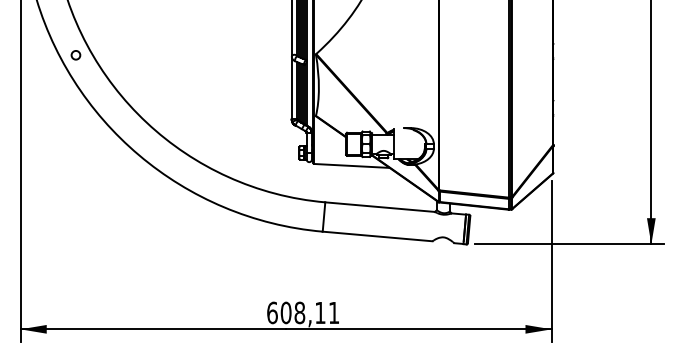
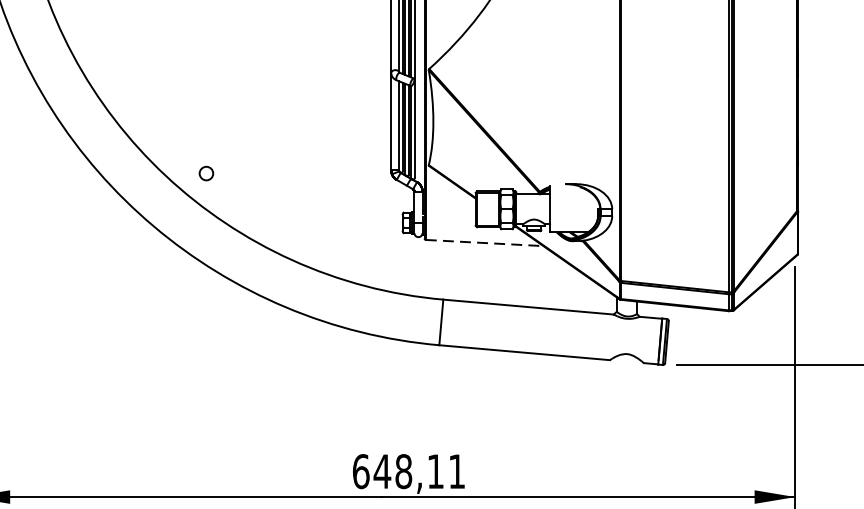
circle: (75, 55) -> (205, 173), moved
line: (351, 165) -> (484, 242), solid -> dashed
text: (285, 312) -> (381, 470), 608,11 -> 648,11

